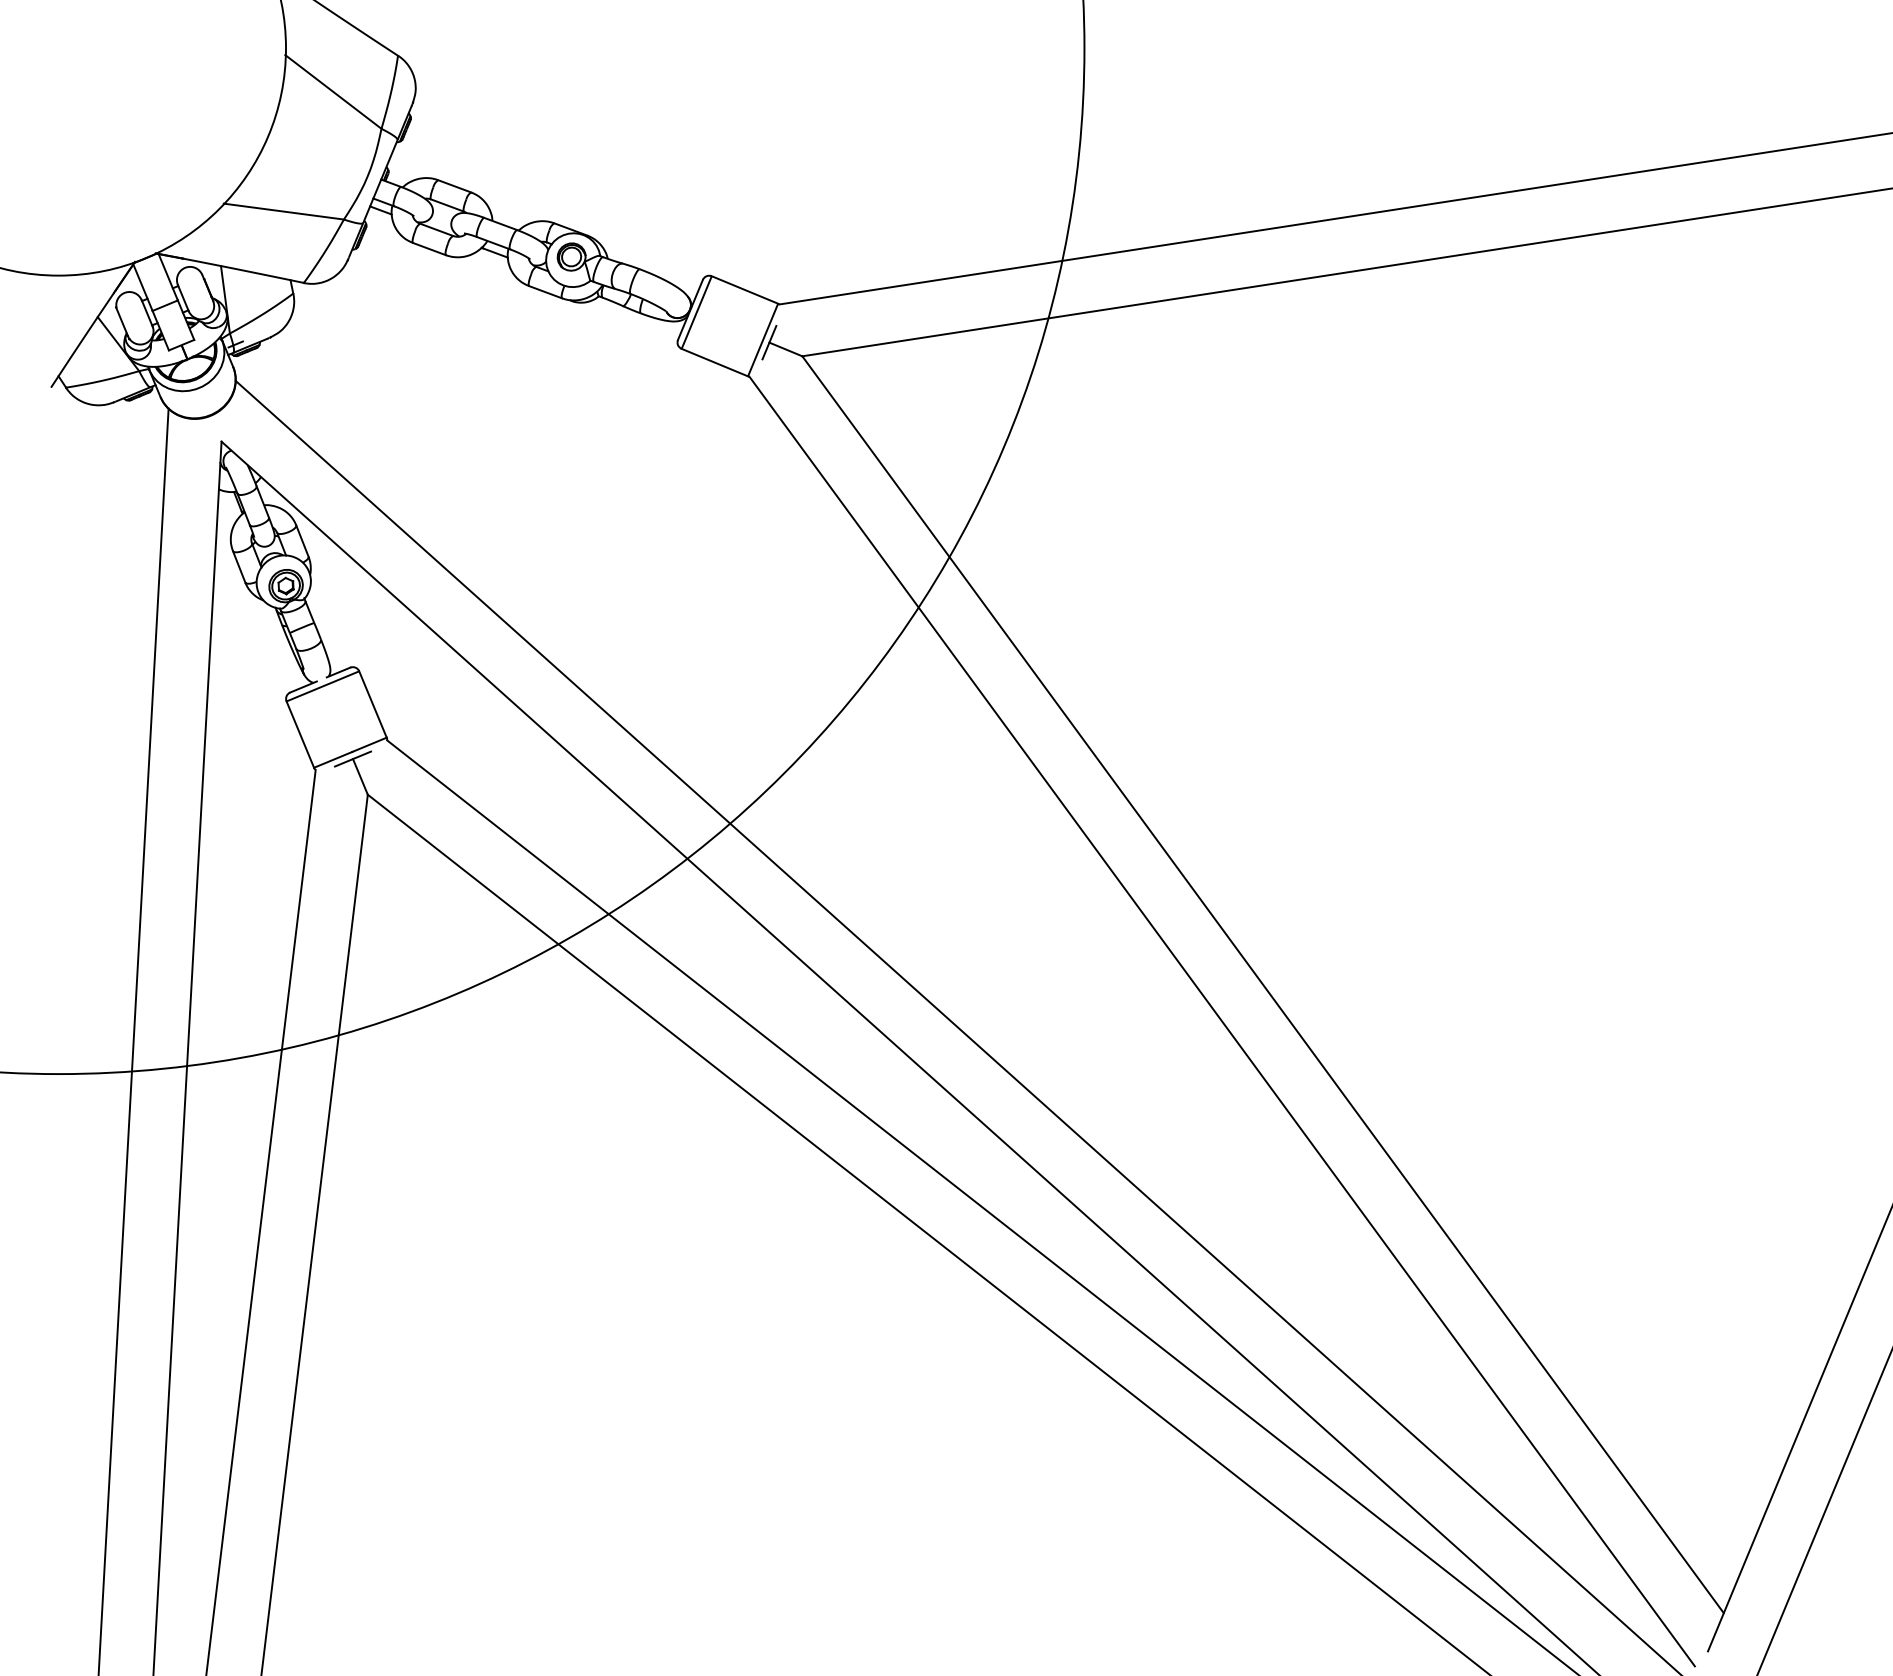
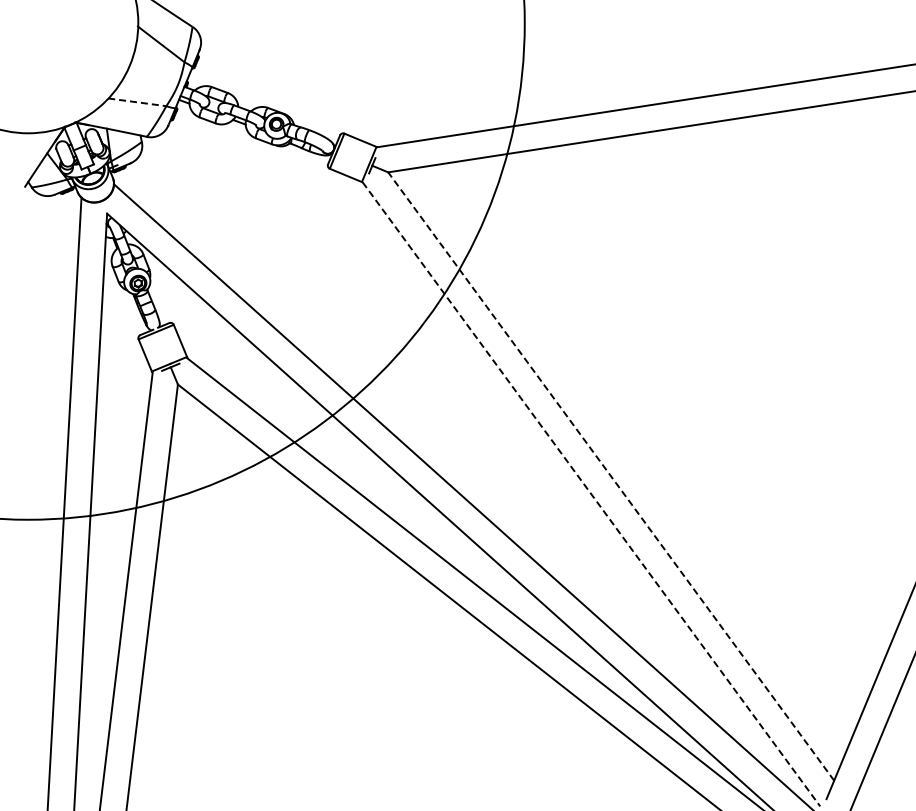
line: (284, 211) -> (137, 102), solid -> dashed
line: (1261, 984) -> (610, 476), solid -> dashed
line: (1222, 1021) -> (591, 494), solid -> dashed

